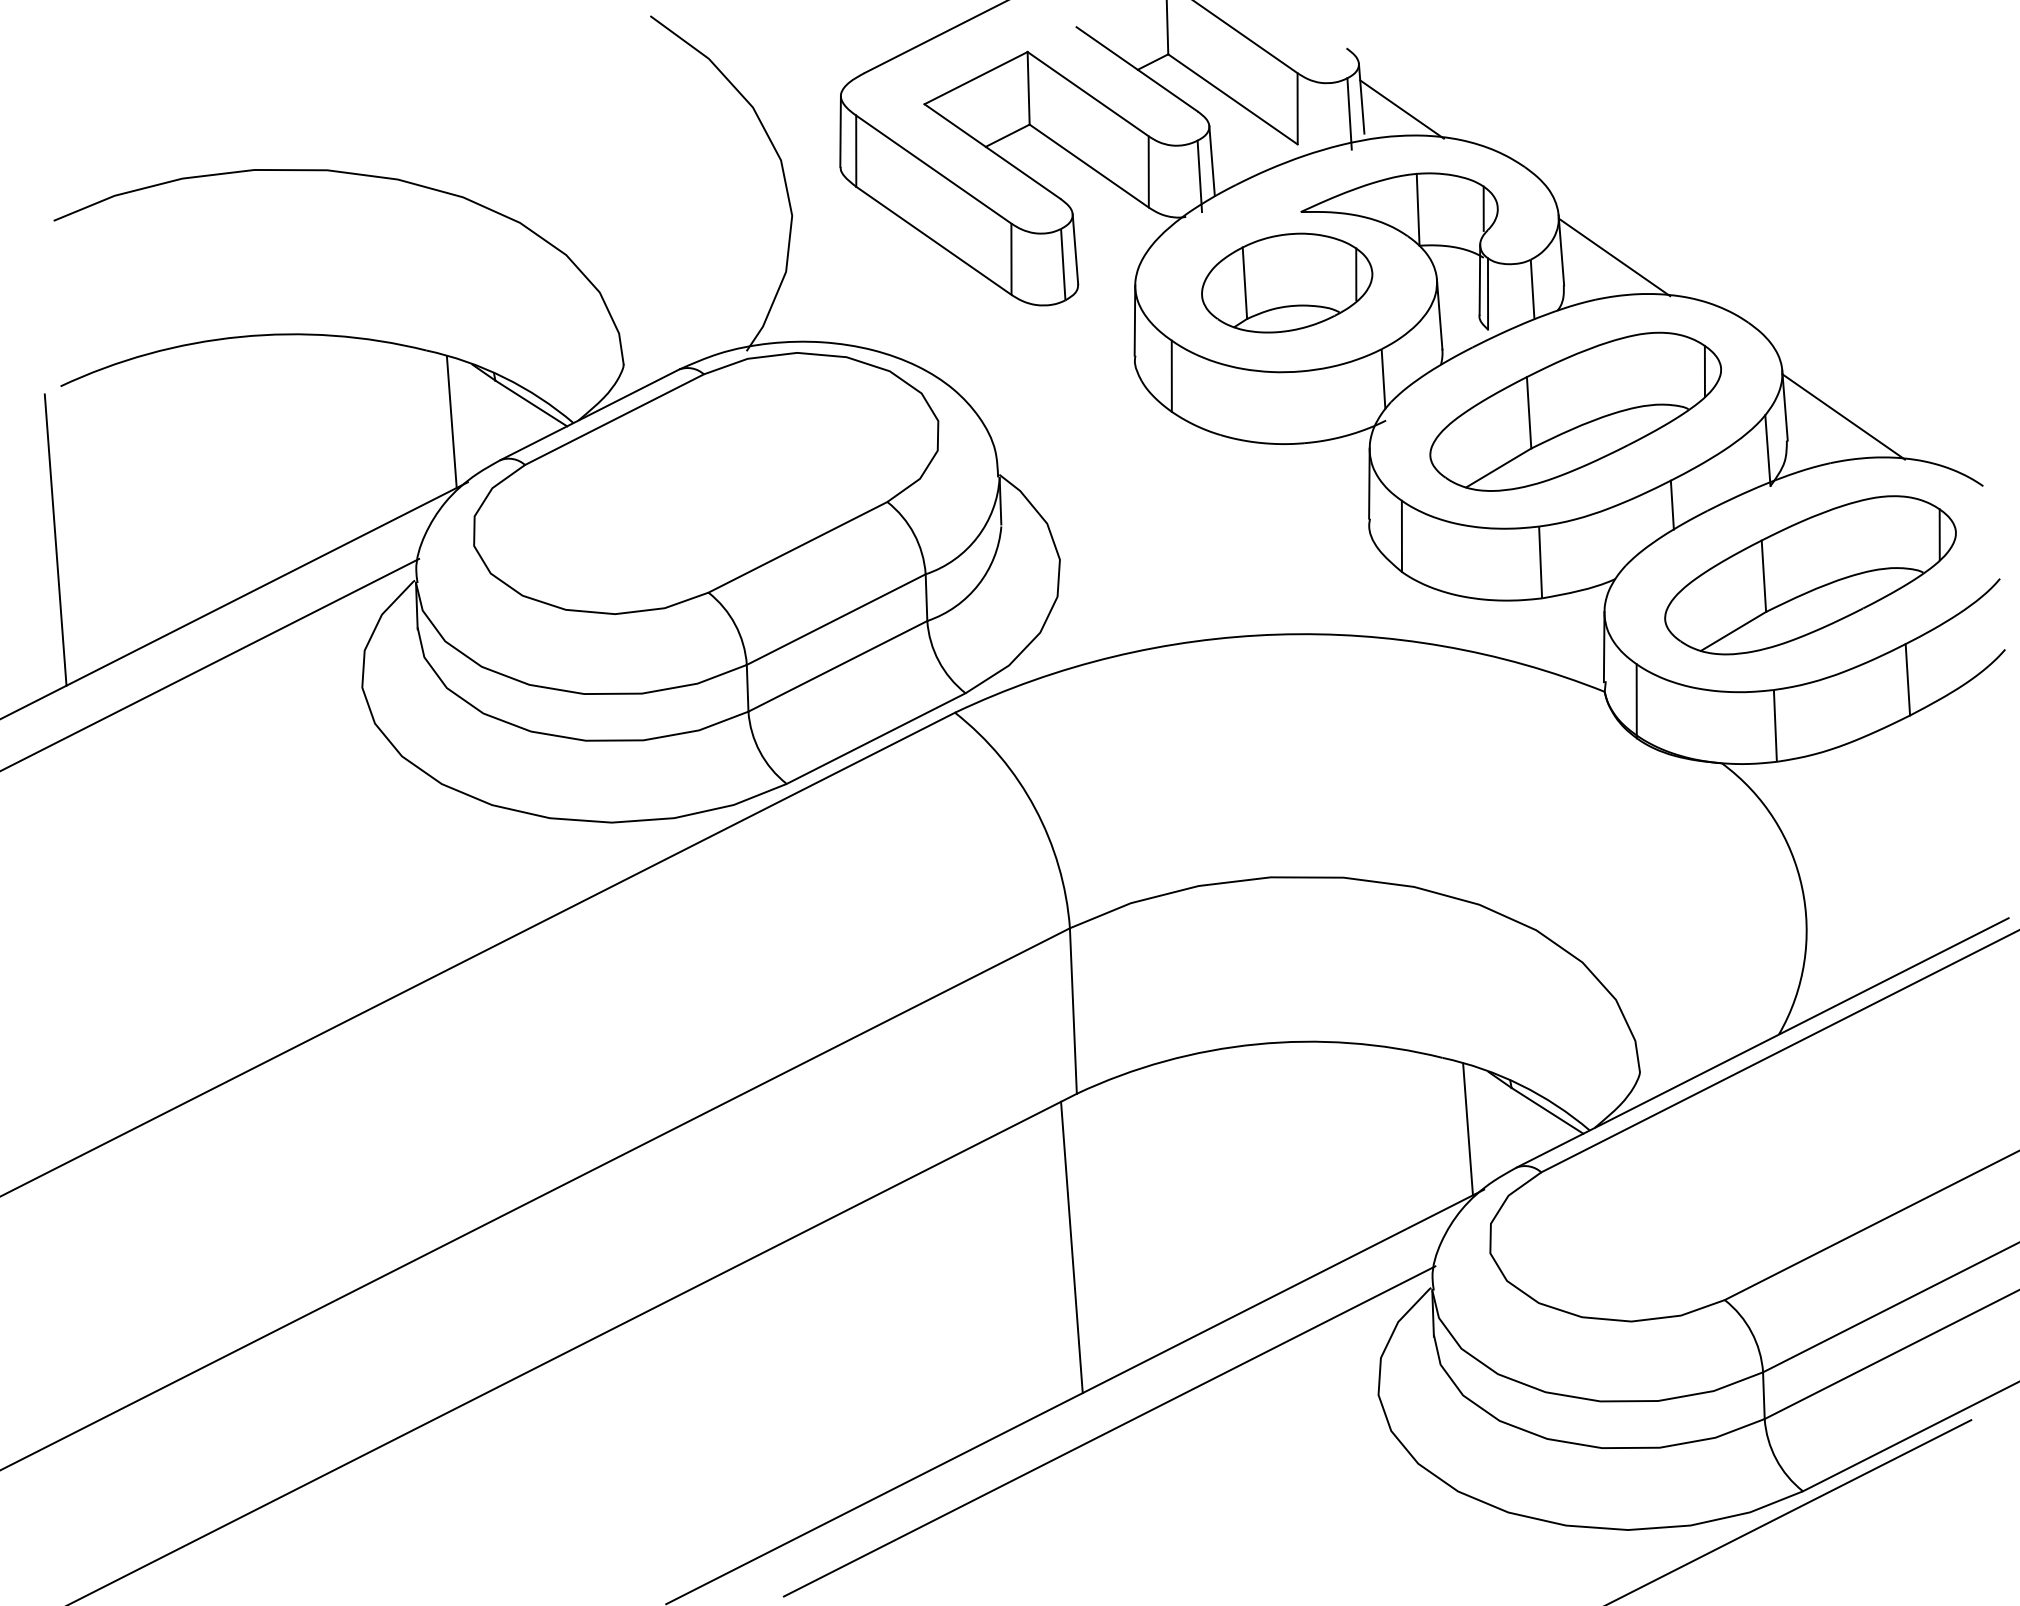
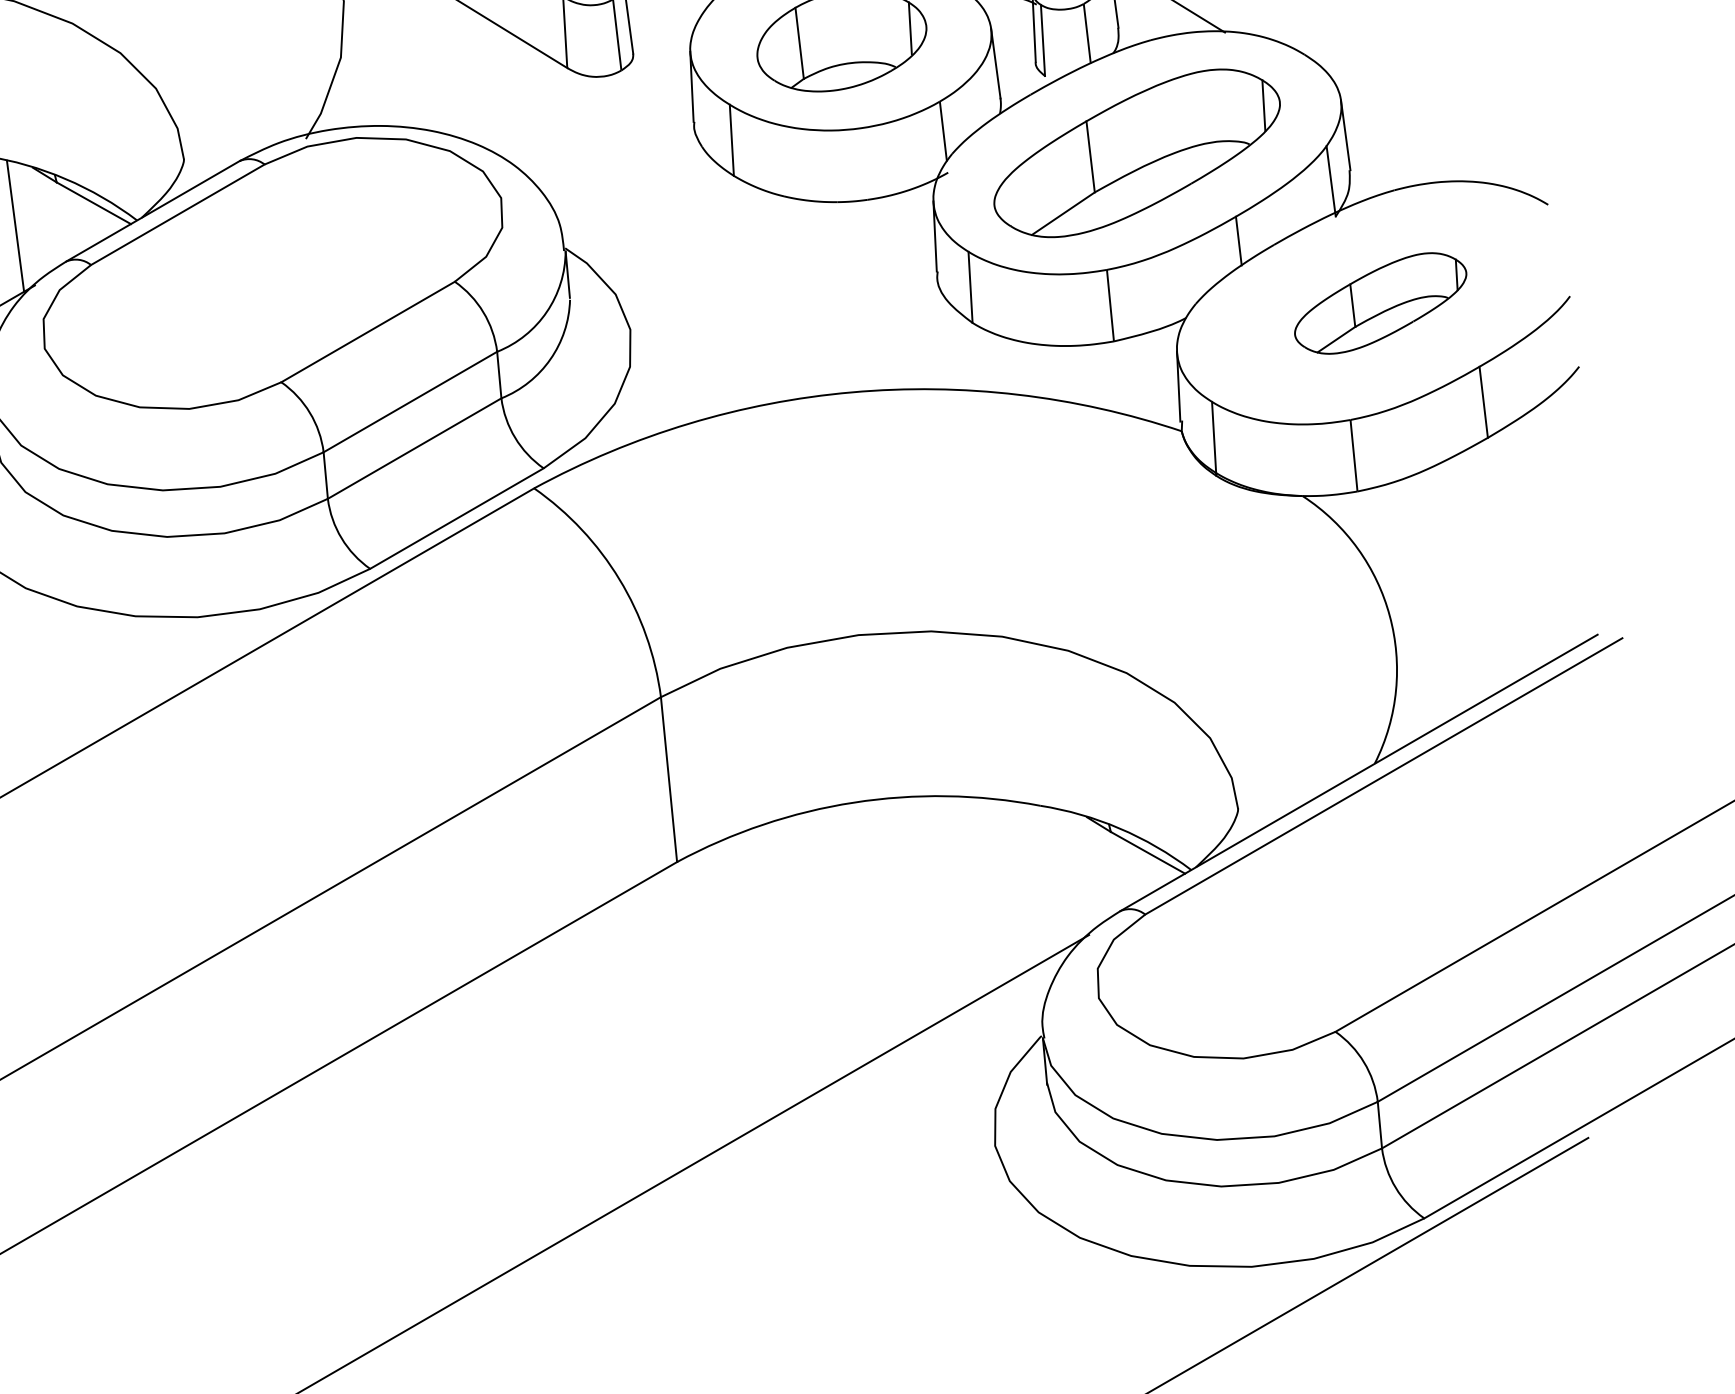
line: (1843, 416) -> (1404, 143), removed
part: (1810, 575) -> (1380, 303), size x0.6
line: (1467, 1129) -> (1069, 875), removed
line: (1071, 1247) -> (680, 1015), removed
line: (1109, 1431) -> (728, 1197), removed

